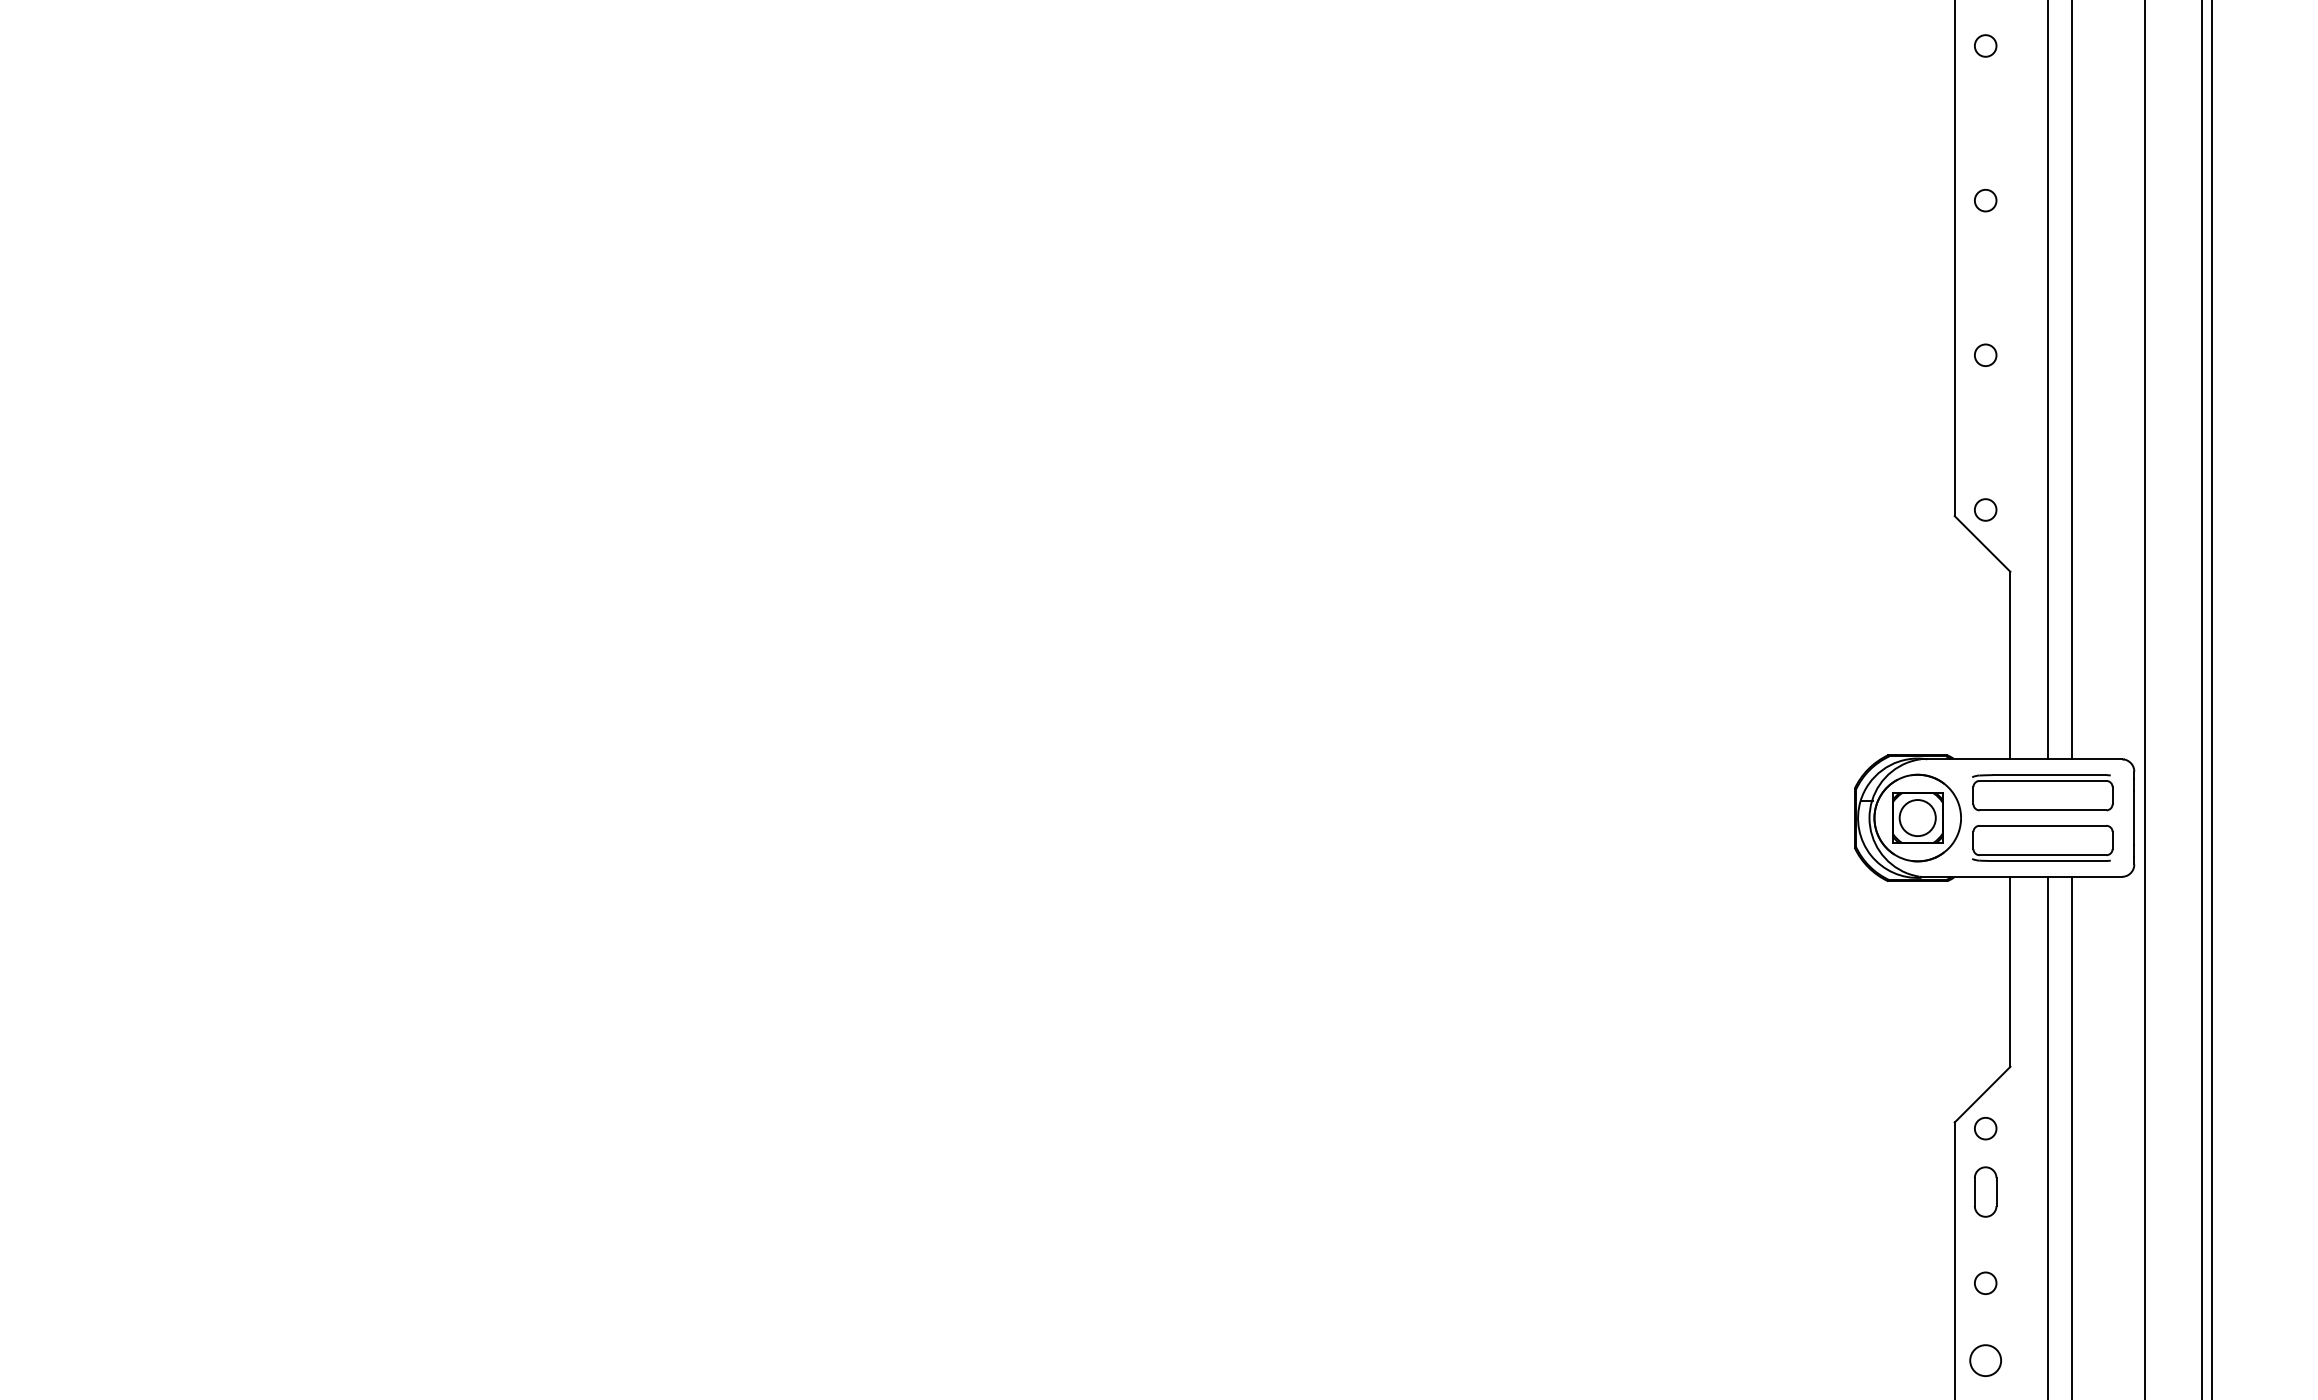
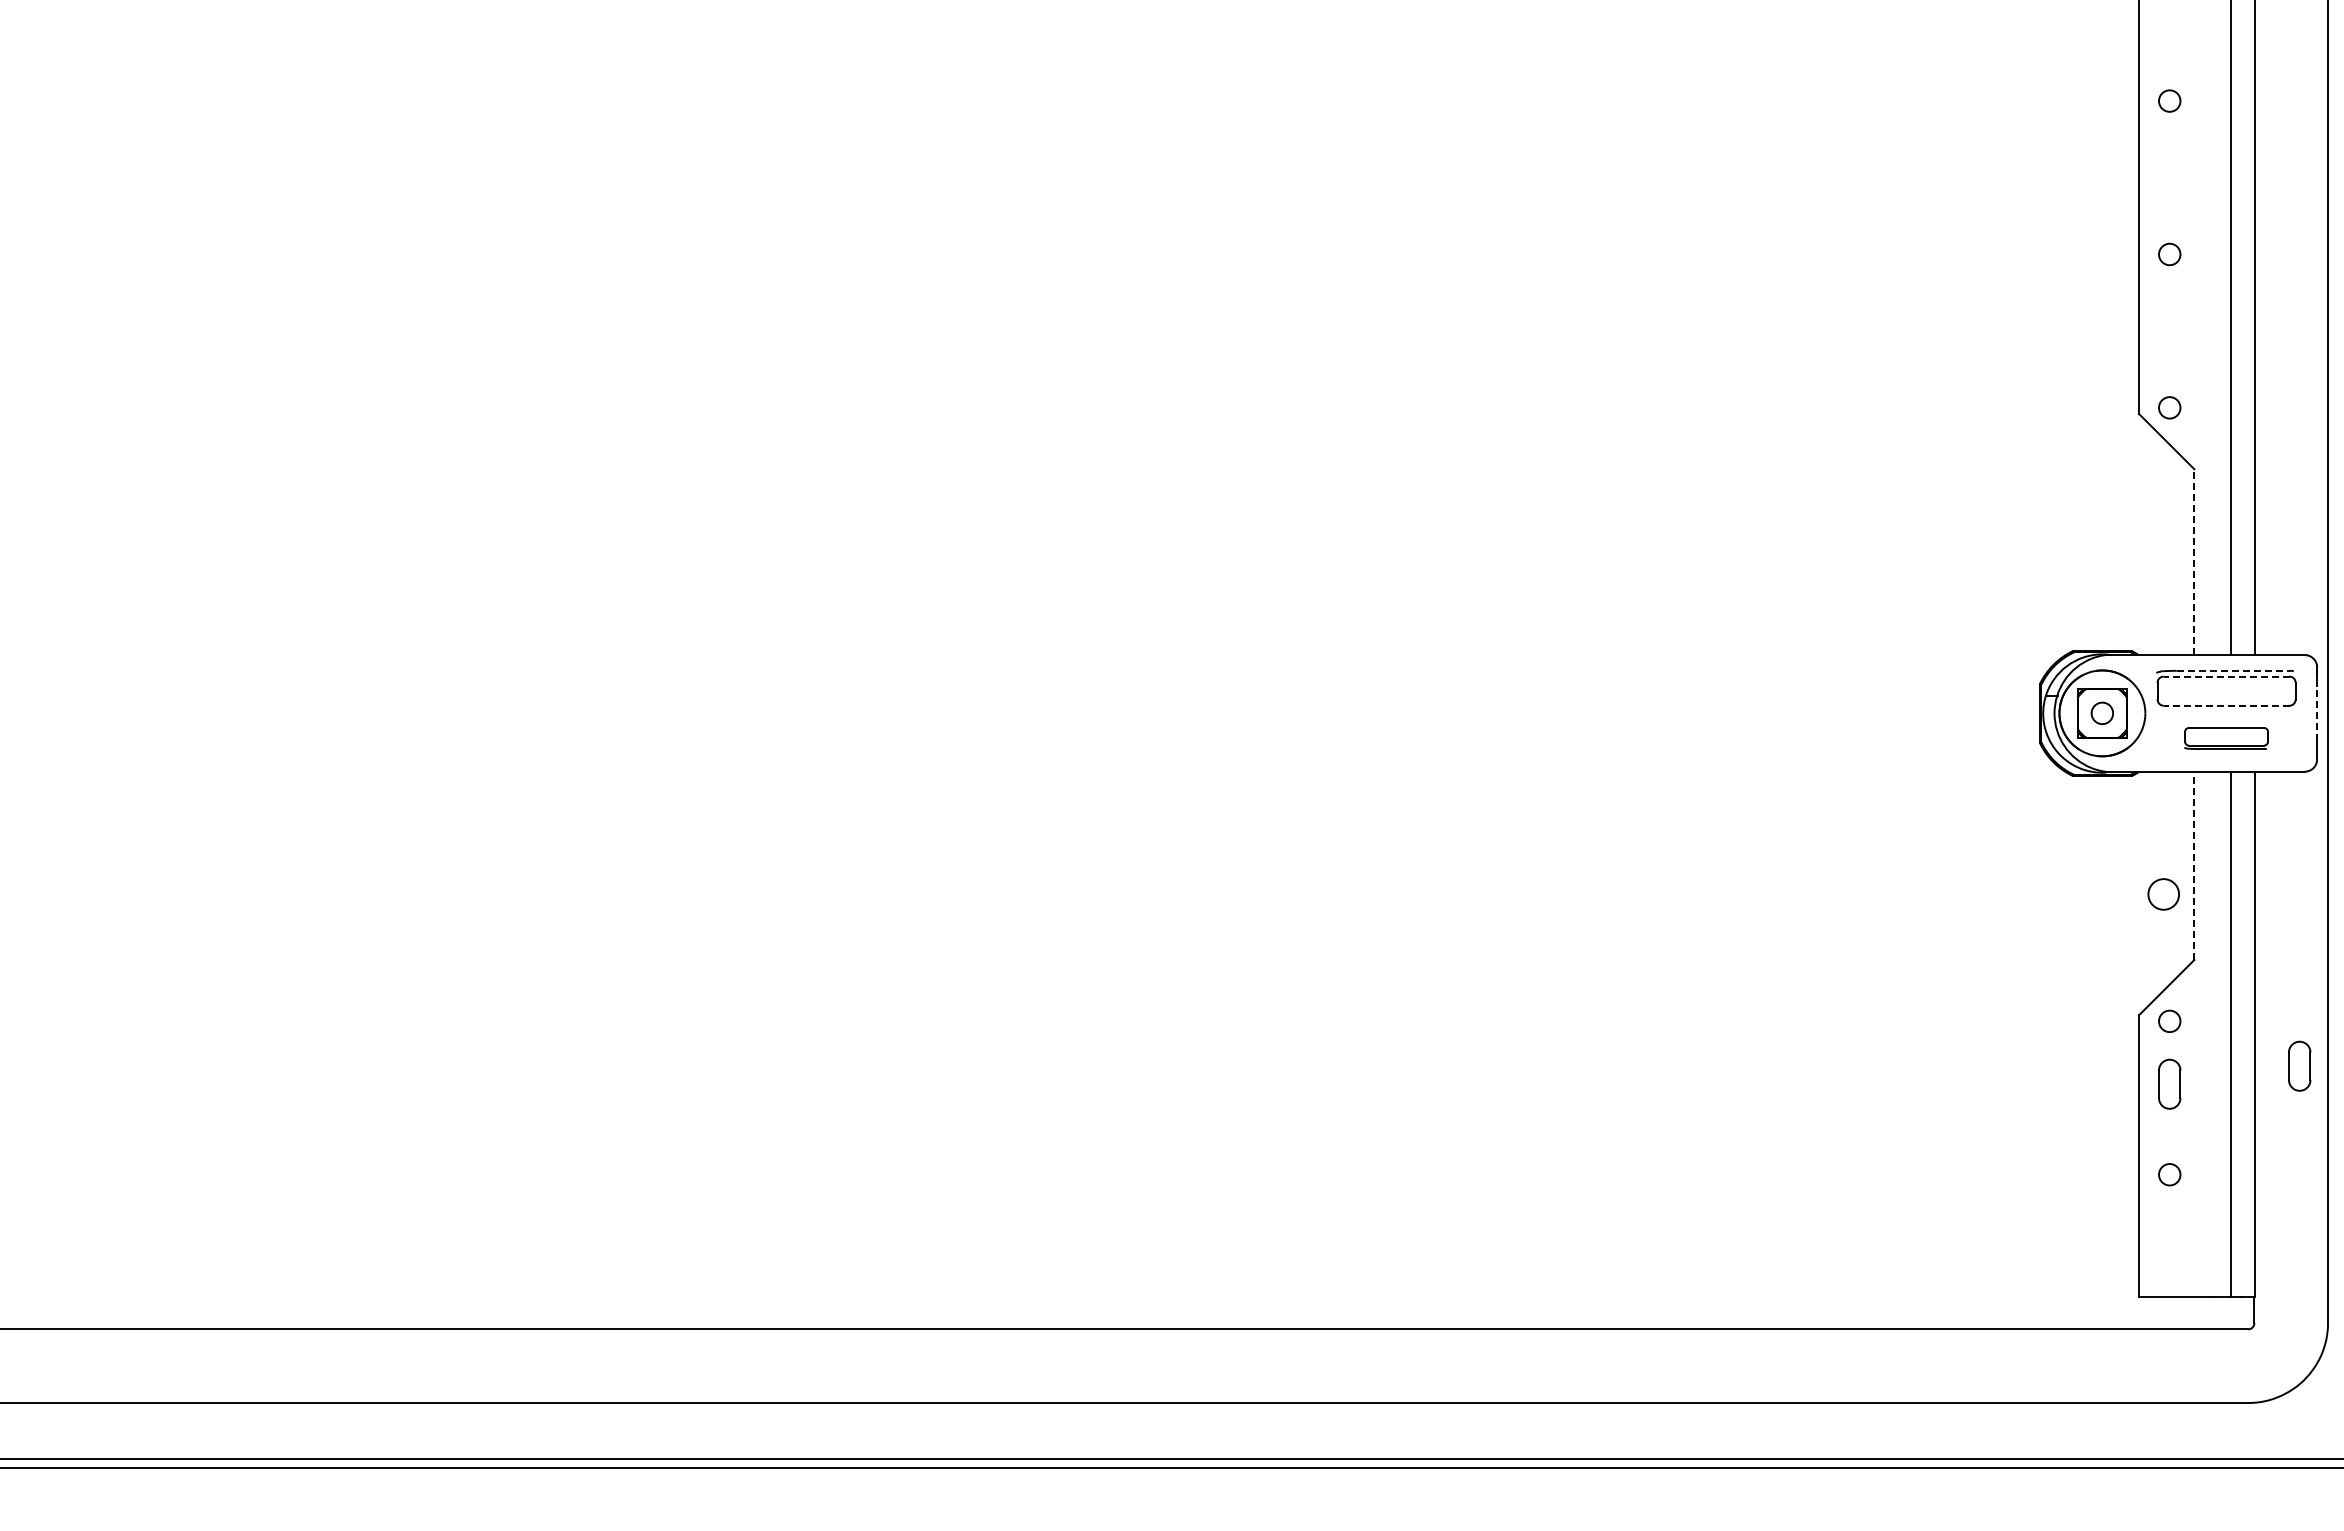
line: (2010, 665) -> (2194, 562), solid -> dashed
line: (2049, 774) -> (2233, 670), solid -> dashed
line: (2042, 780) -> (2226, 676), solid -> dashed
line: (2042, 810) -> (2226, 705), solid -> dashed
line: (2134, 817) -> (2317, 712), solid -> dashed
circle: (1917, 818) -> (2102, 713), size x0.6
part: (2042, 843) -> (2226, 738), size x0.6
line: (2010, 971) -> (2194, 865), solid -> dashed
part: (2116, 1173) -> (2299, 1065), added
circle: (1985, 1360) -> (2163, 894), moved

